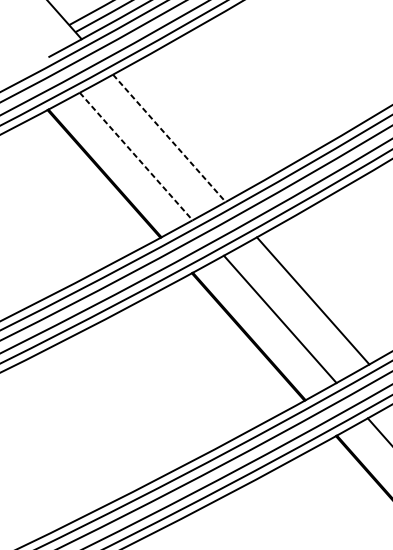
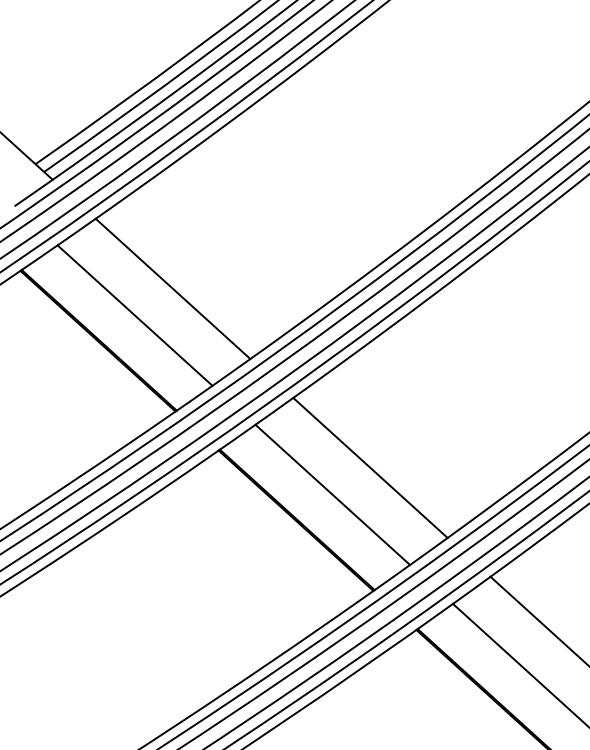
line: (169, 138) -> (173, 289), dashed -> solid
line: (136, 156) -> (135, 315), dashed -> solid

